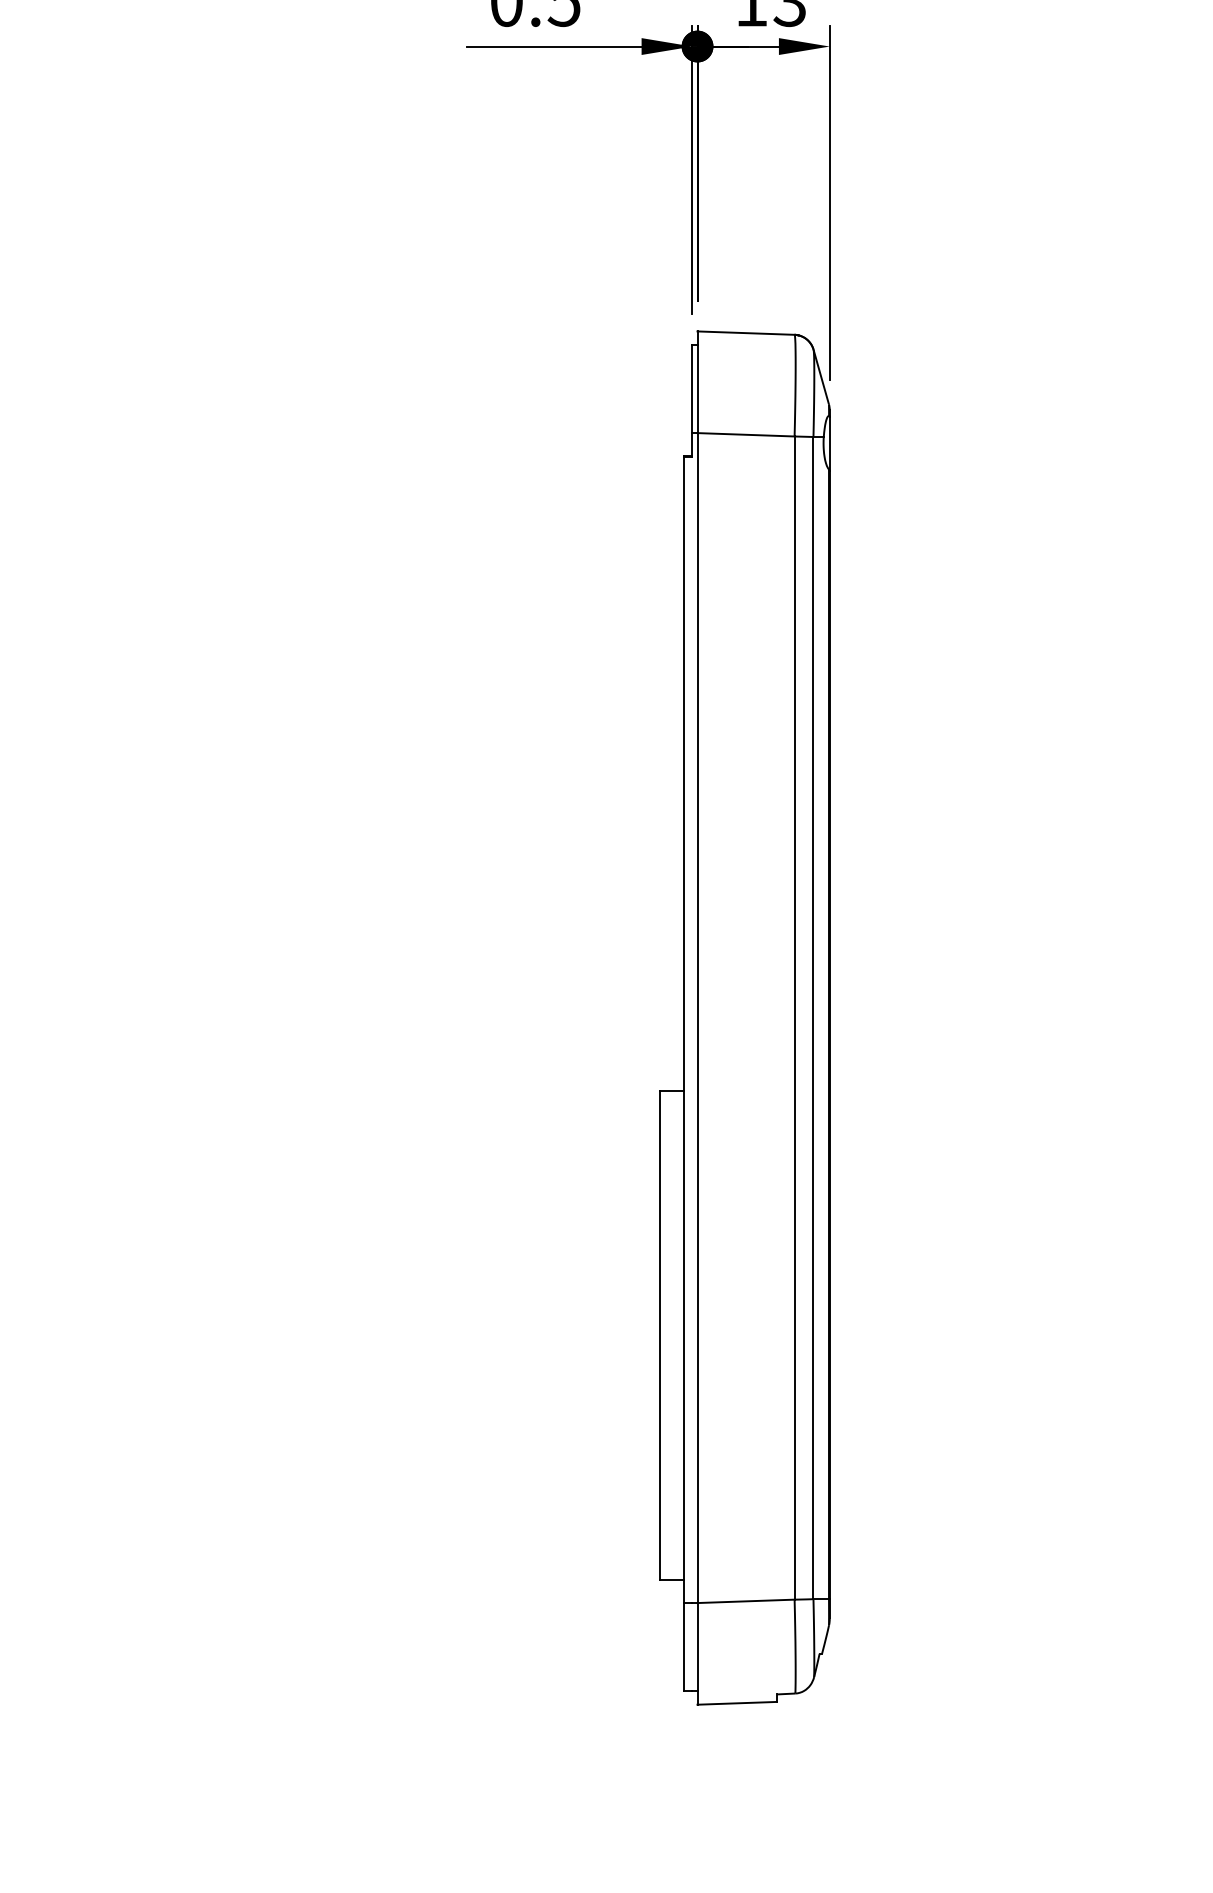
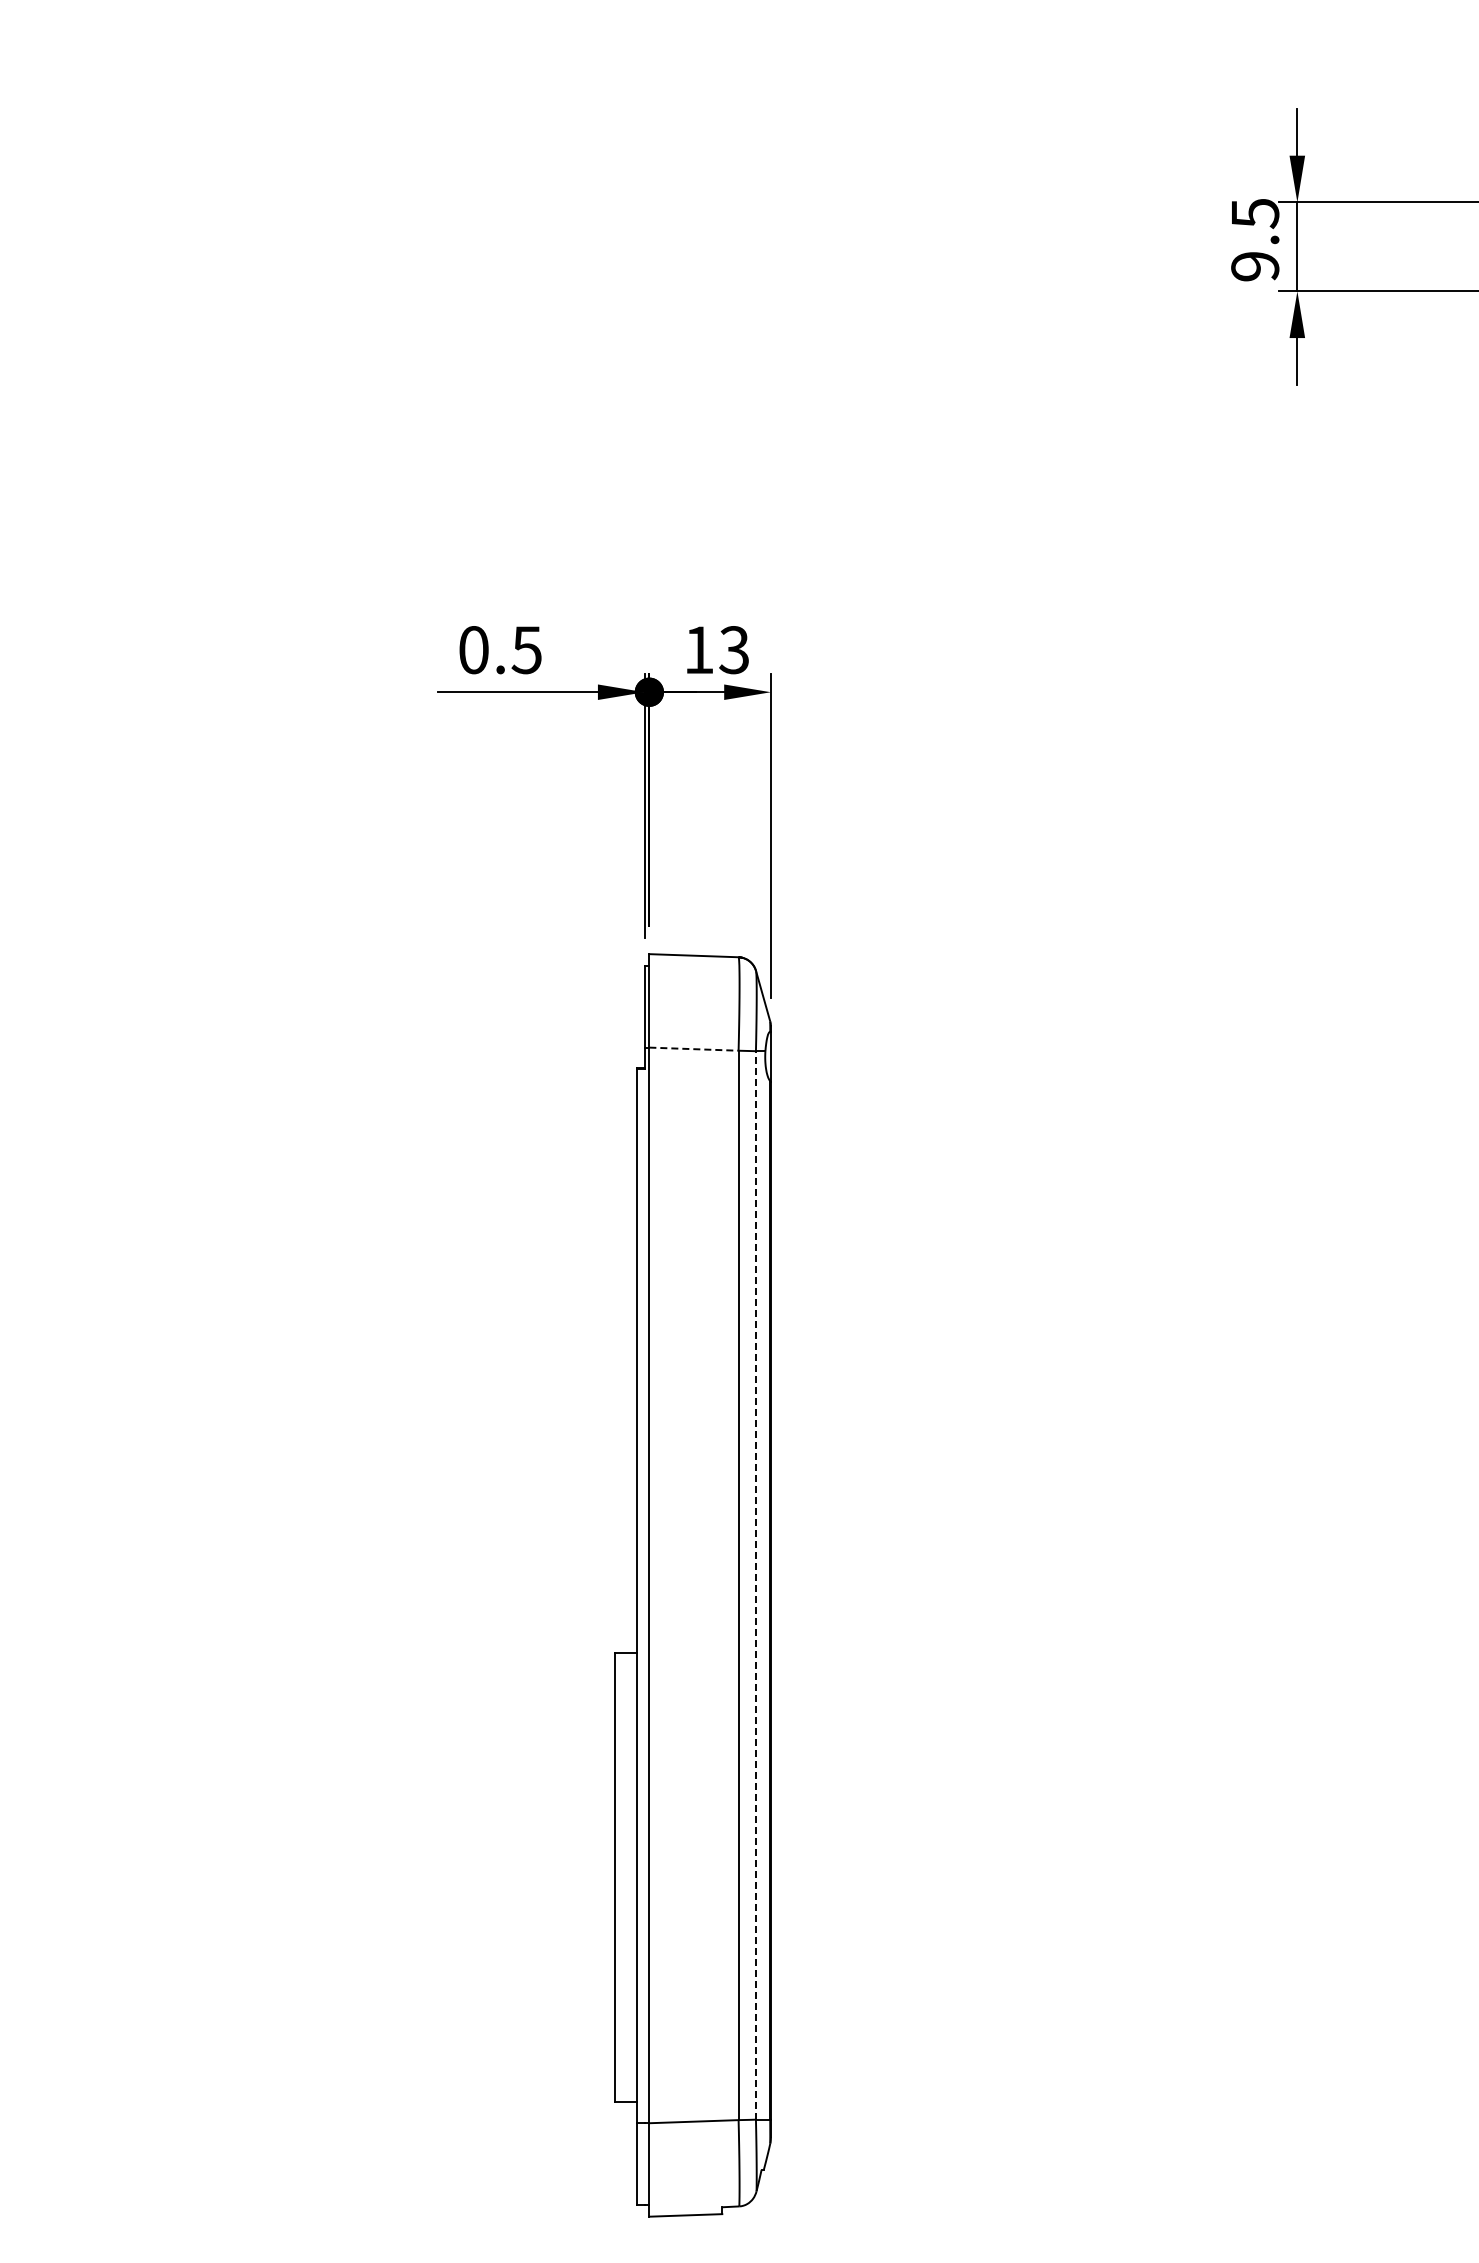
line: (745, 435) -> (693, 1049), solid -> dashed
line: (812, 1017) -> (755, 1584), solid -> dashed

